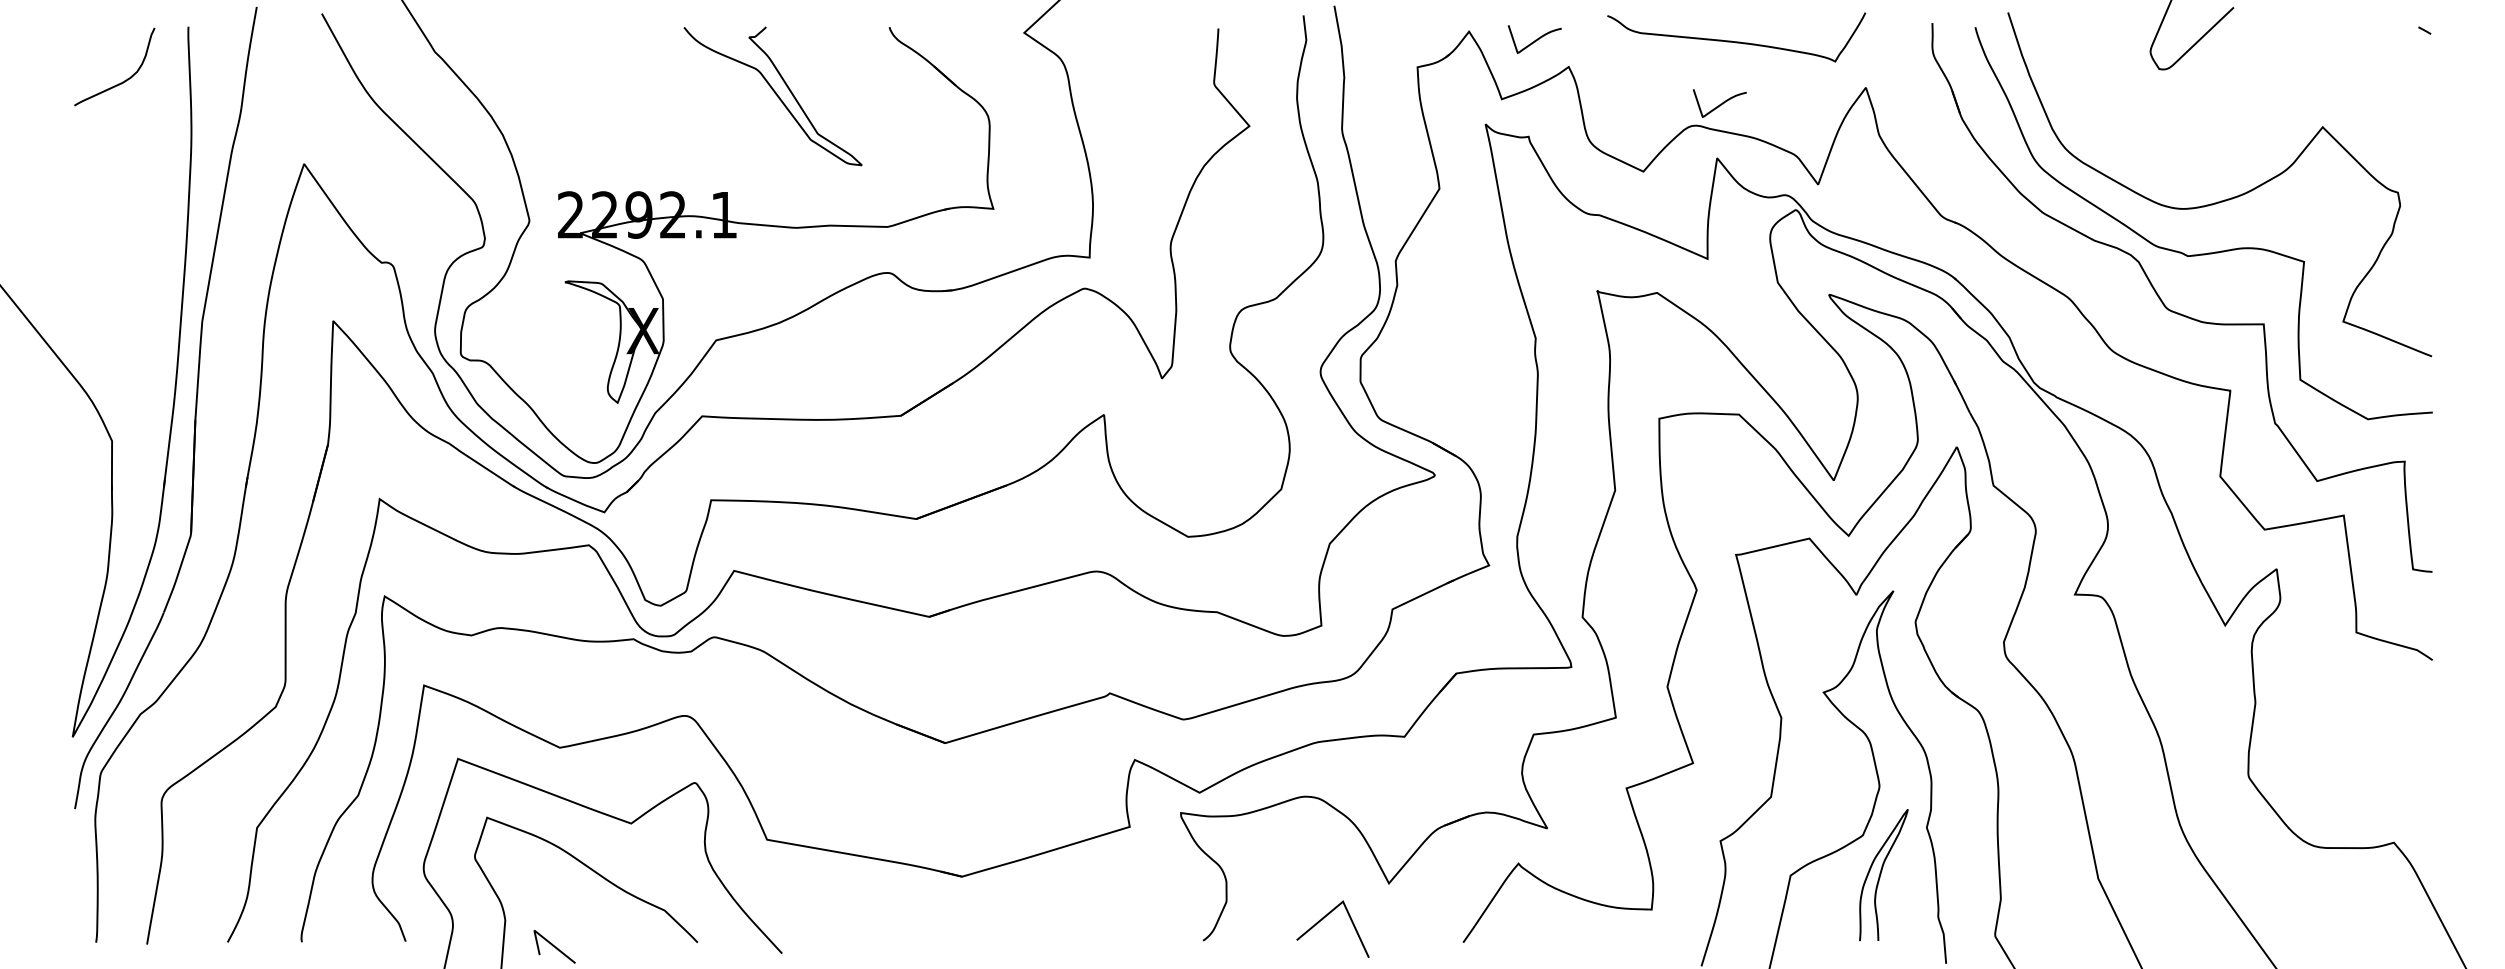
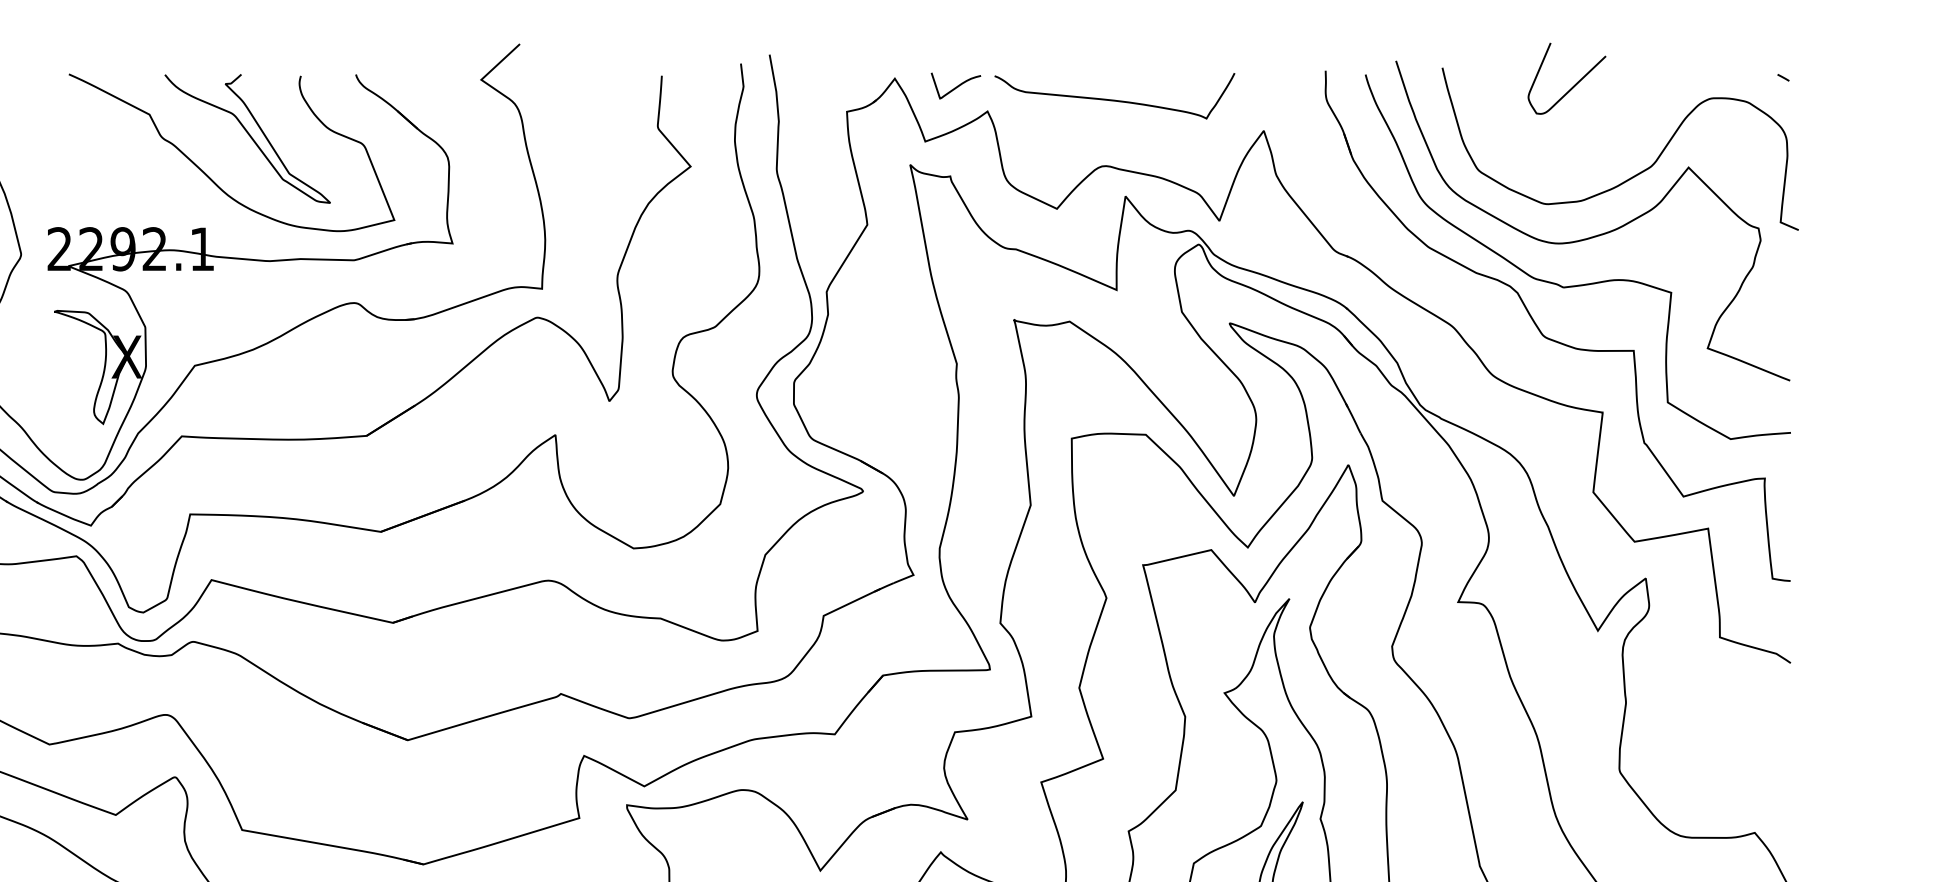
curve: (1736, 41) -> (1114, 99), moved
curve: (1720, 103) -> (1128, 145), removed
curve: (730, 135) -> (208, 175), added
curve: (2264, 135) -> (1634, 175), added

